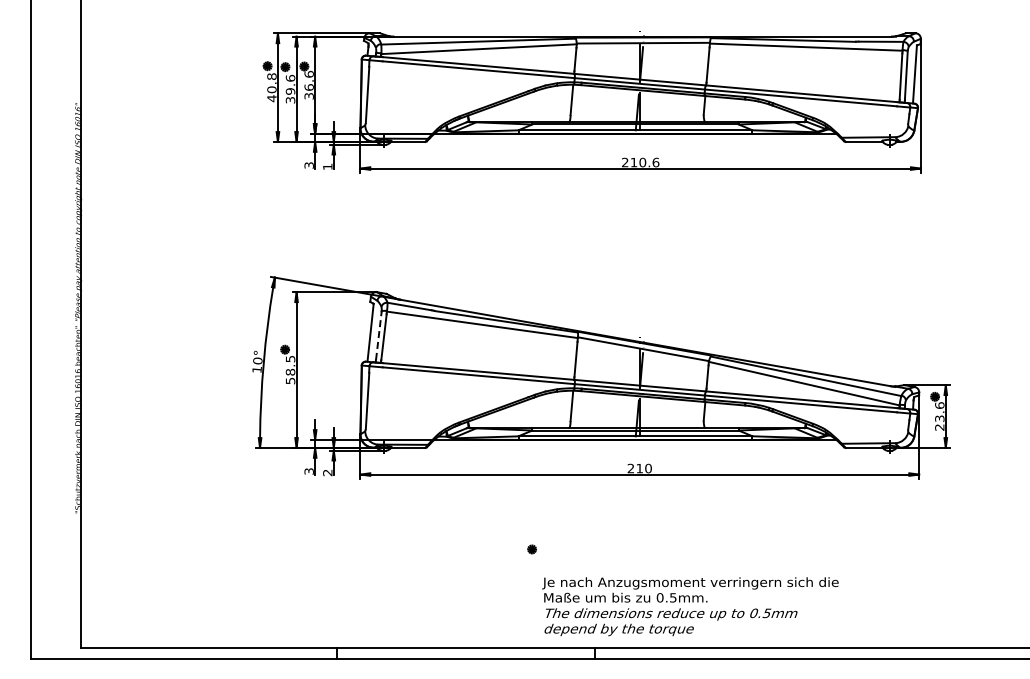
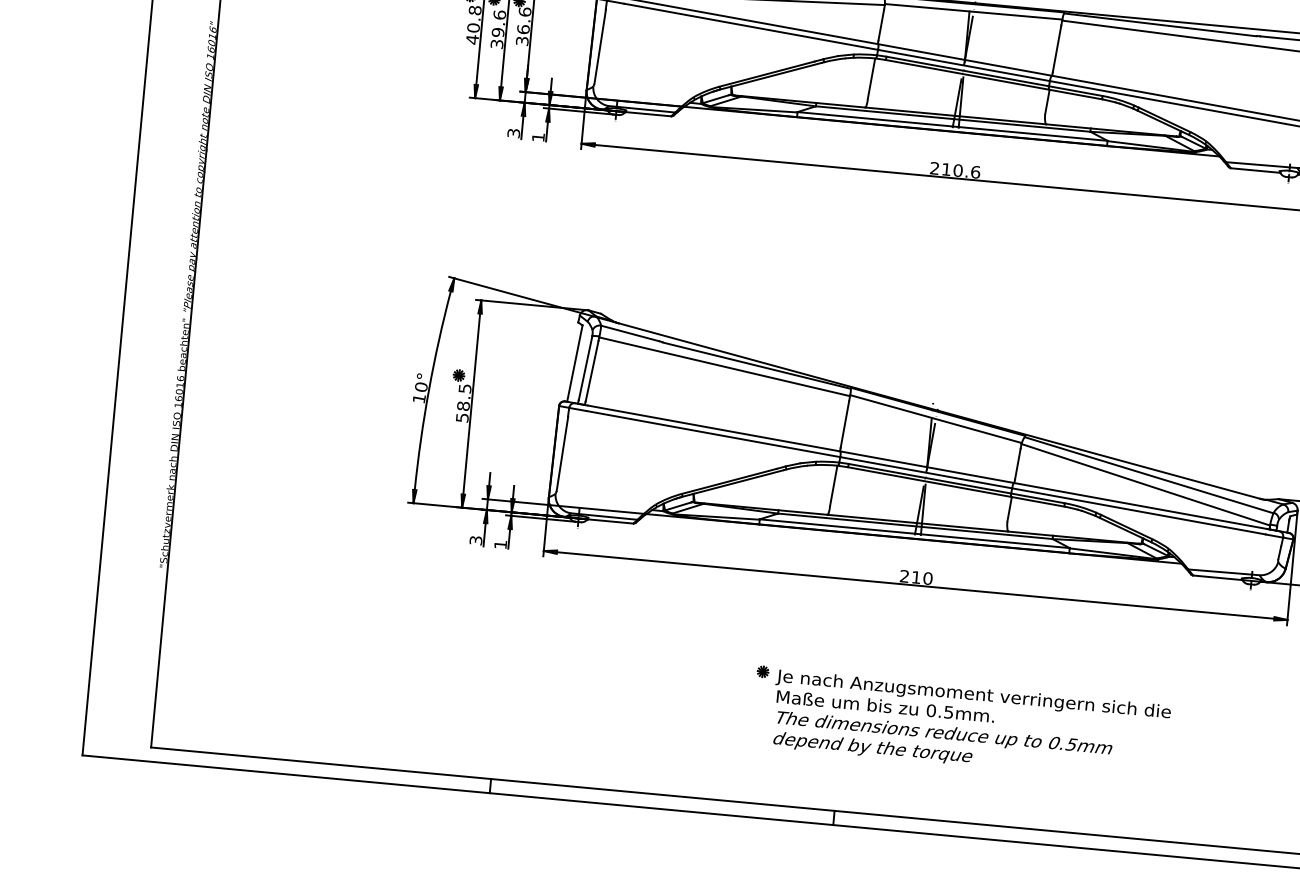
line: (378, 335) -> (585, 368), dashed -> solid
text: (327, 473) -> (500, 545), 2 -> 1
text: (690, 606) -> (970, 726), moved

